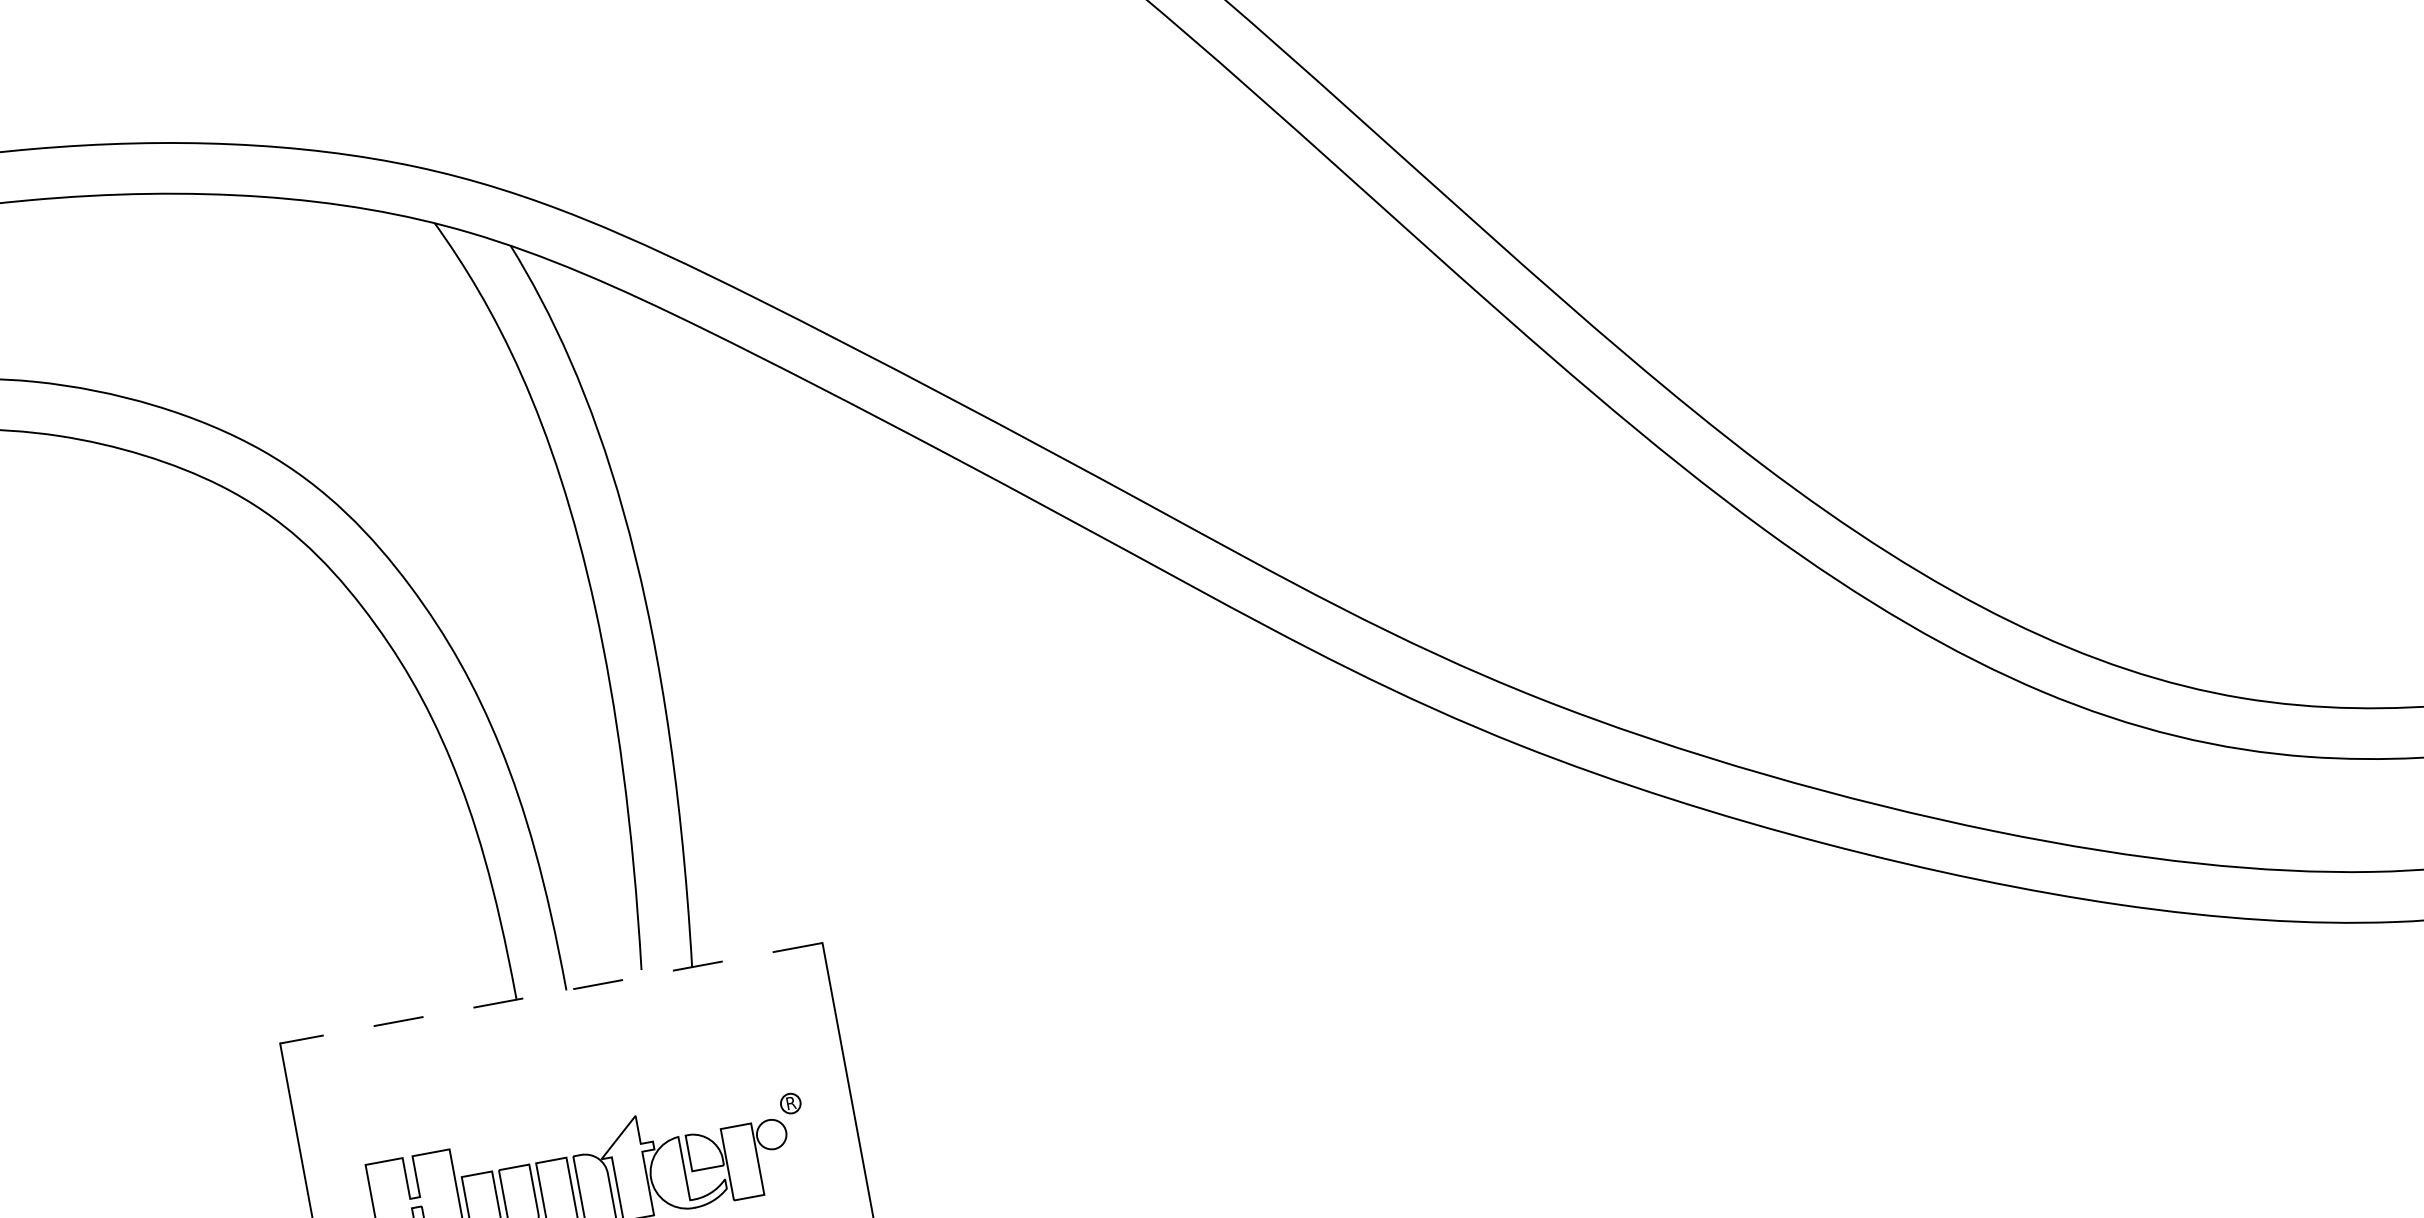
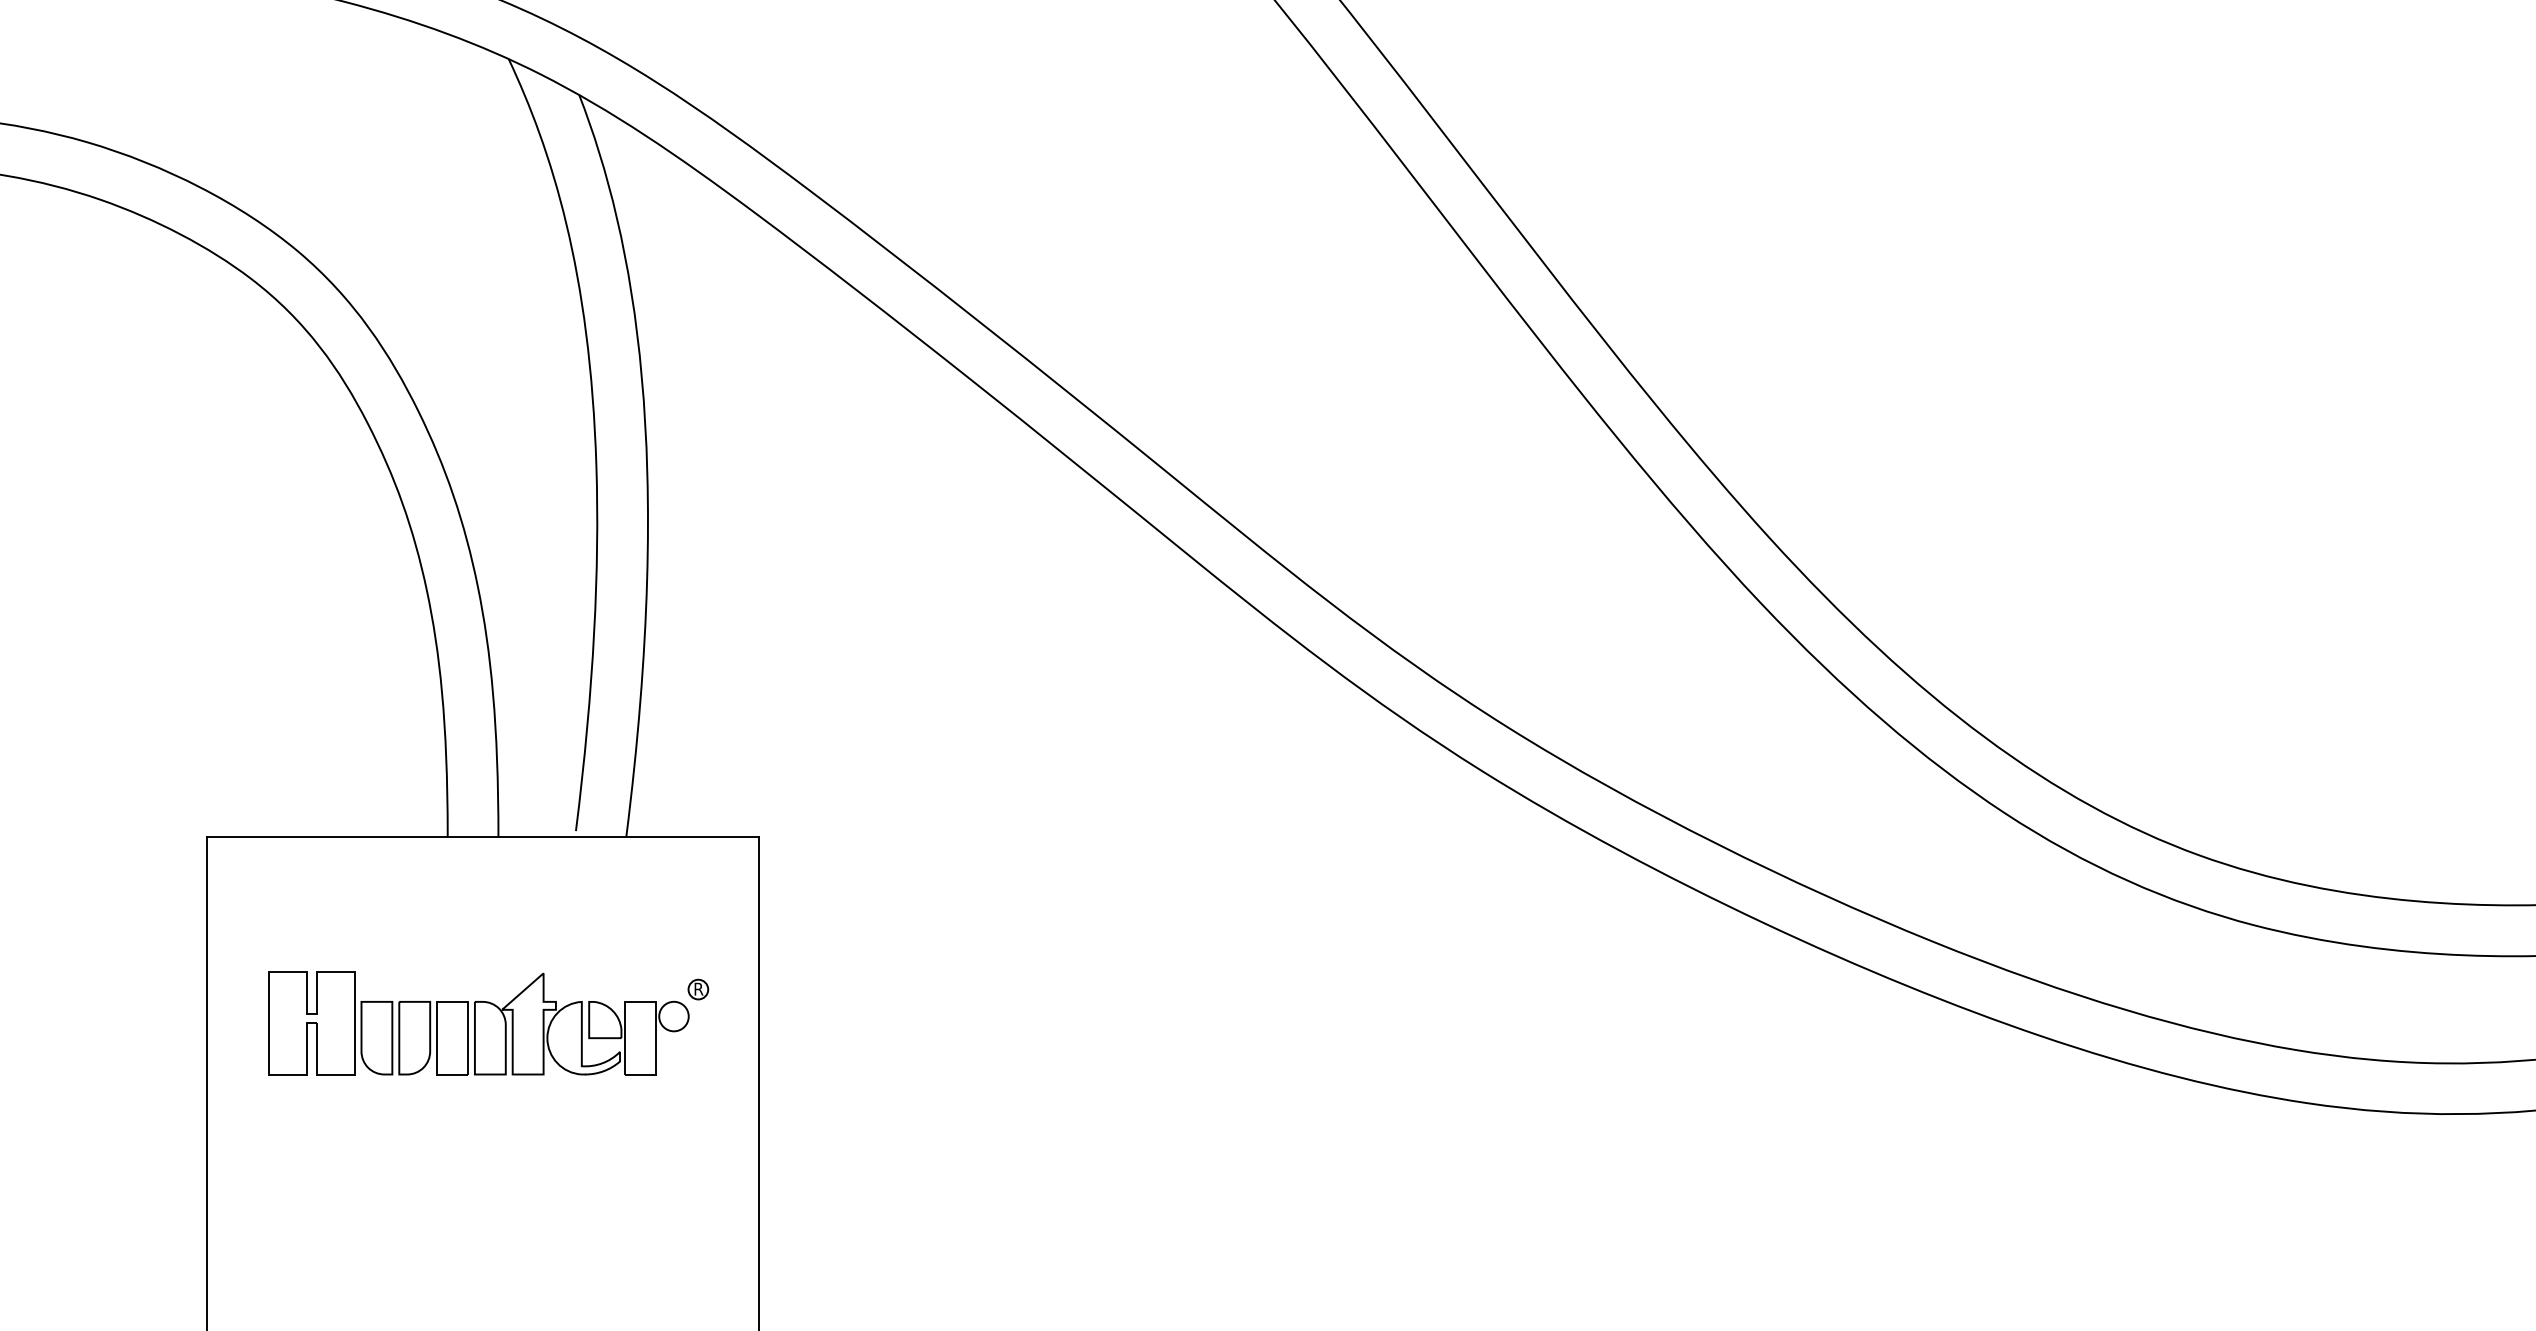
line: (551, 993) -> (483, 837), dashed -> solid

